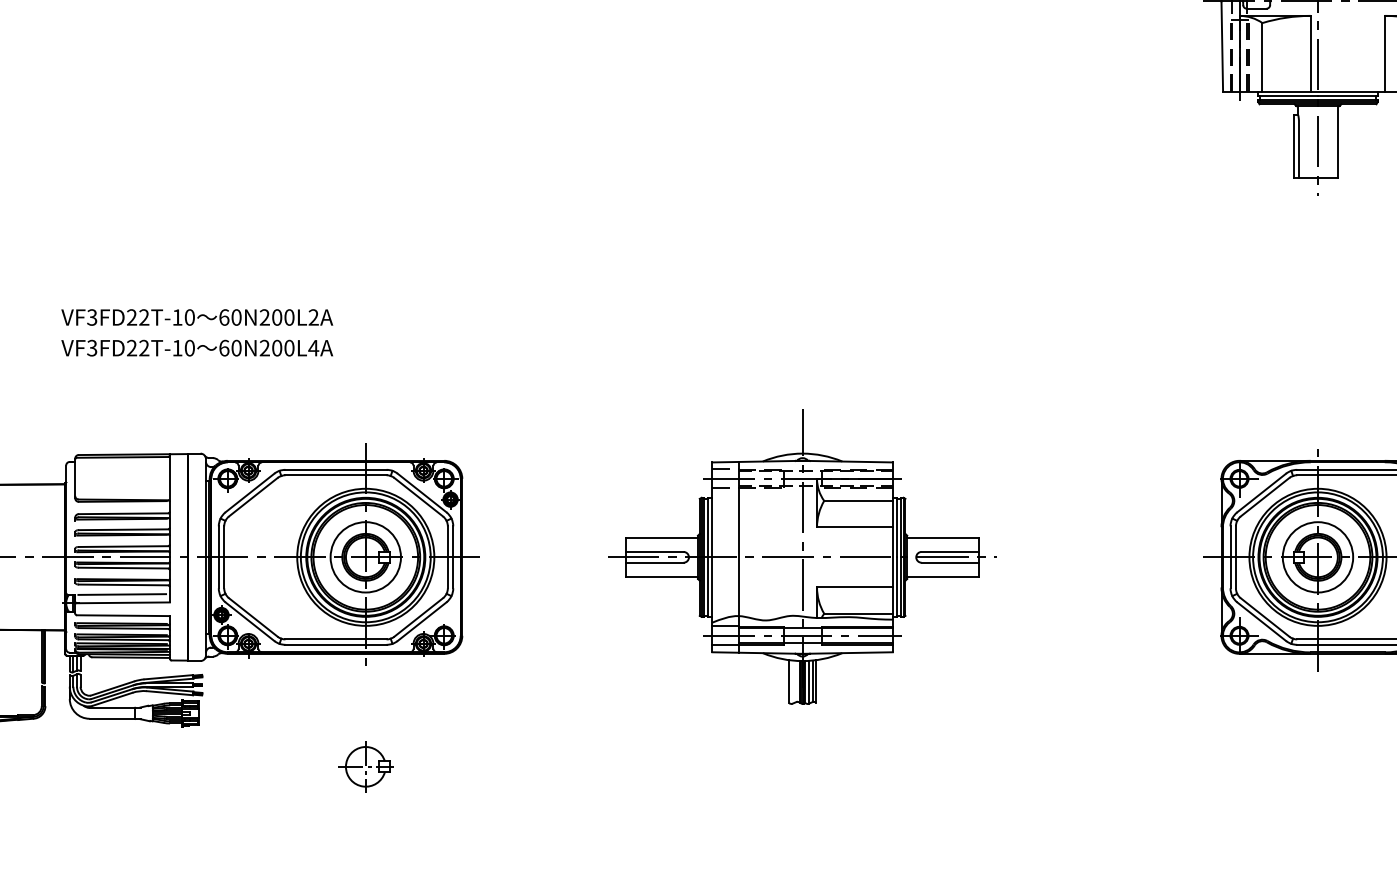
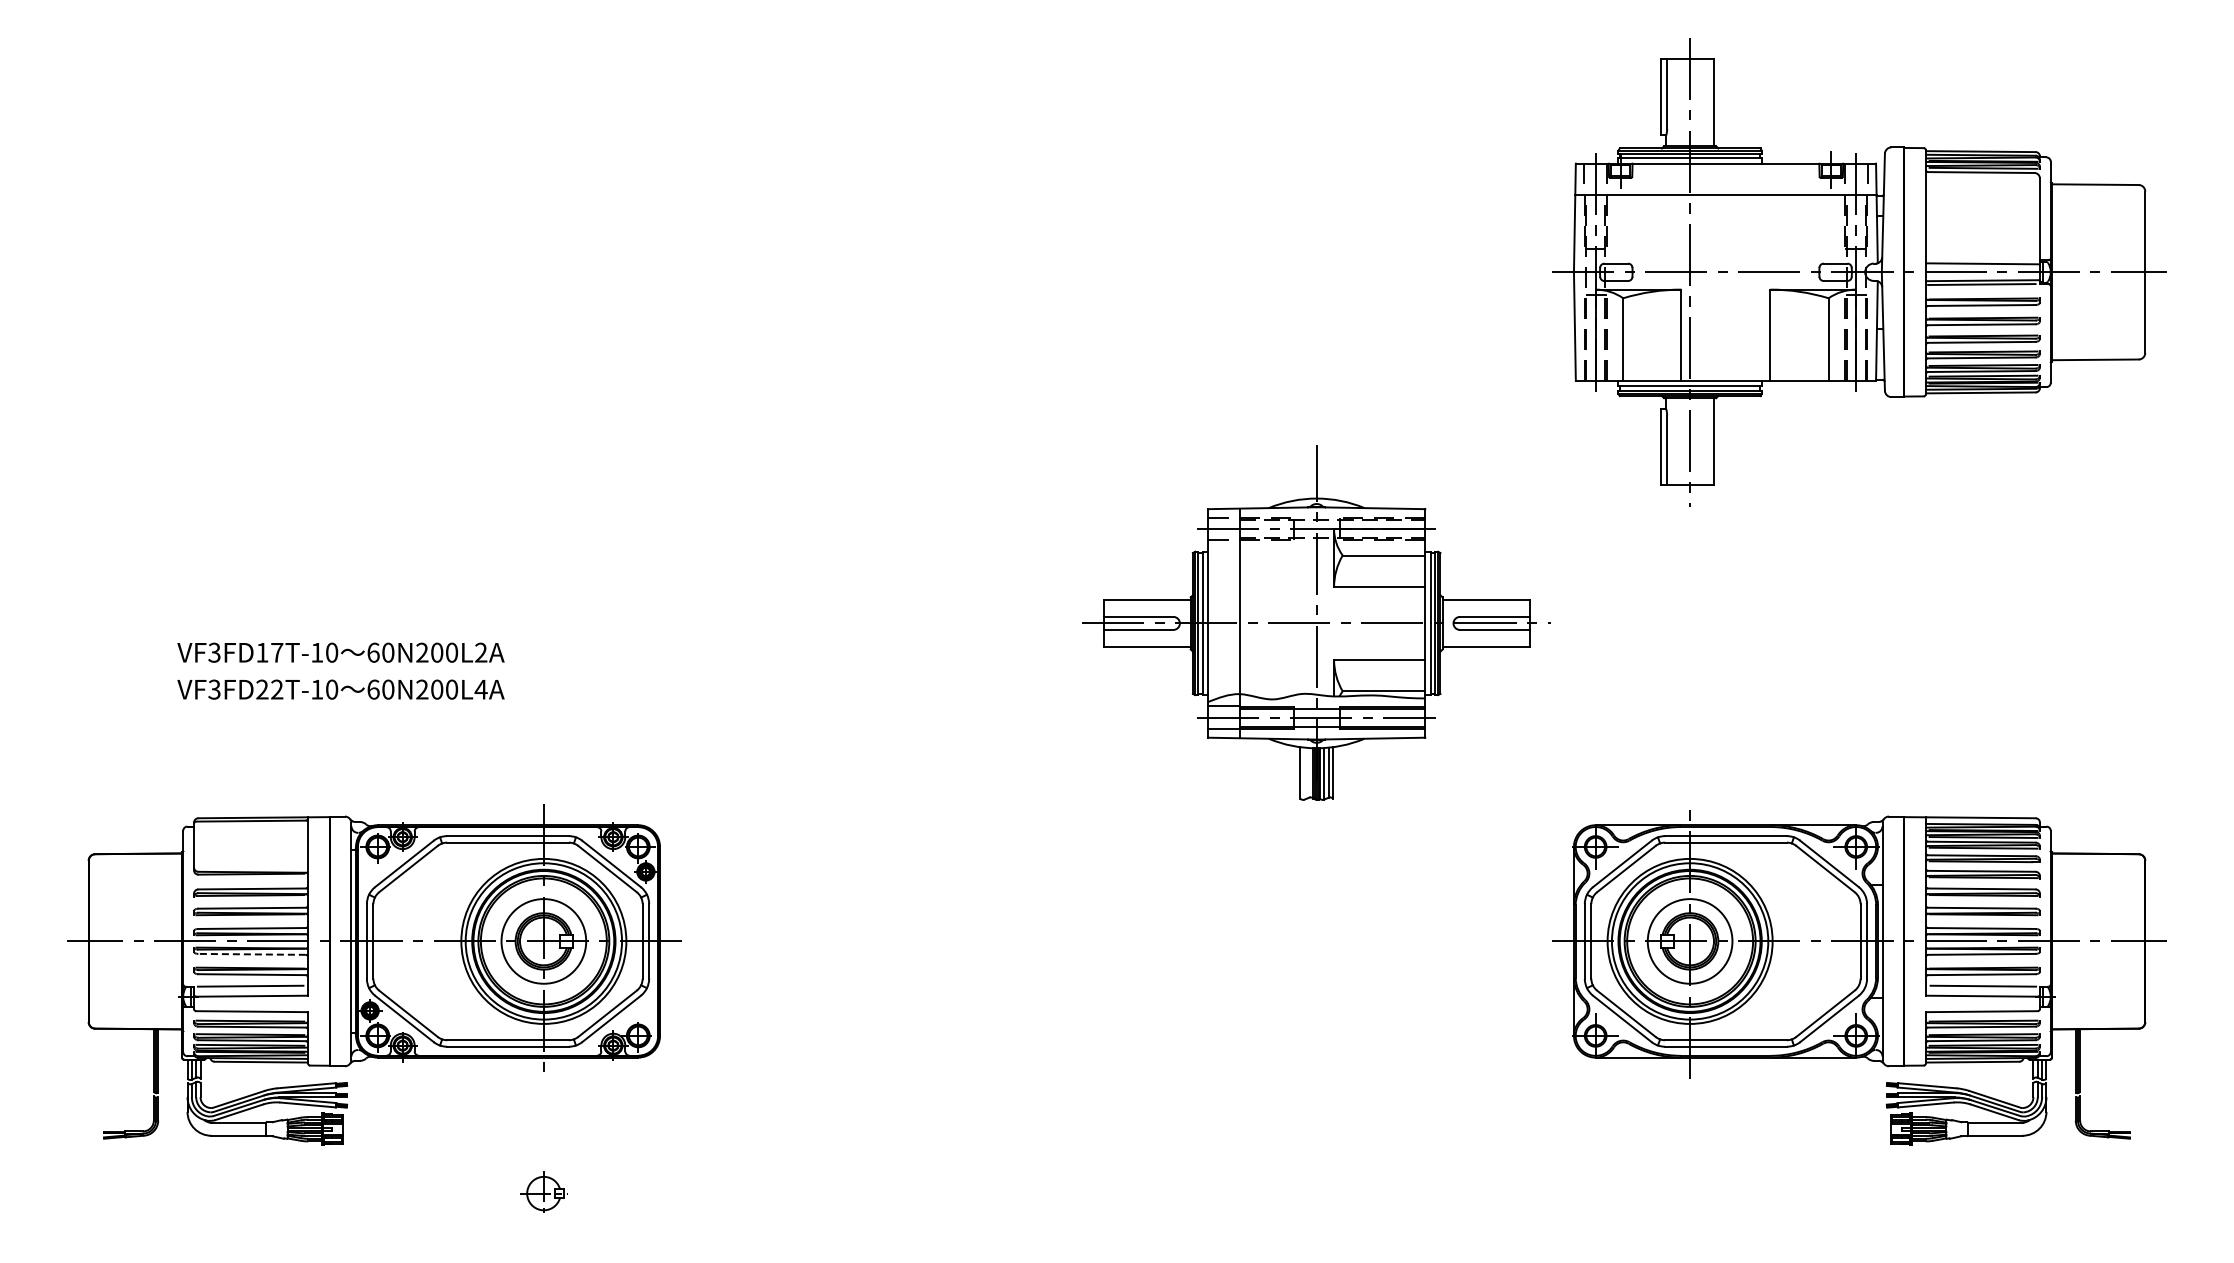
text: (137, 317) -> (269, 652), VF3FD22T-10 -> VF3FD17T-10
part: (802, 556) -> (1316, 622), moved
line: (123, 568) -> (252, 954), solid -> dashed
part: (365, 766) -> (543, 1193), size x0.7

